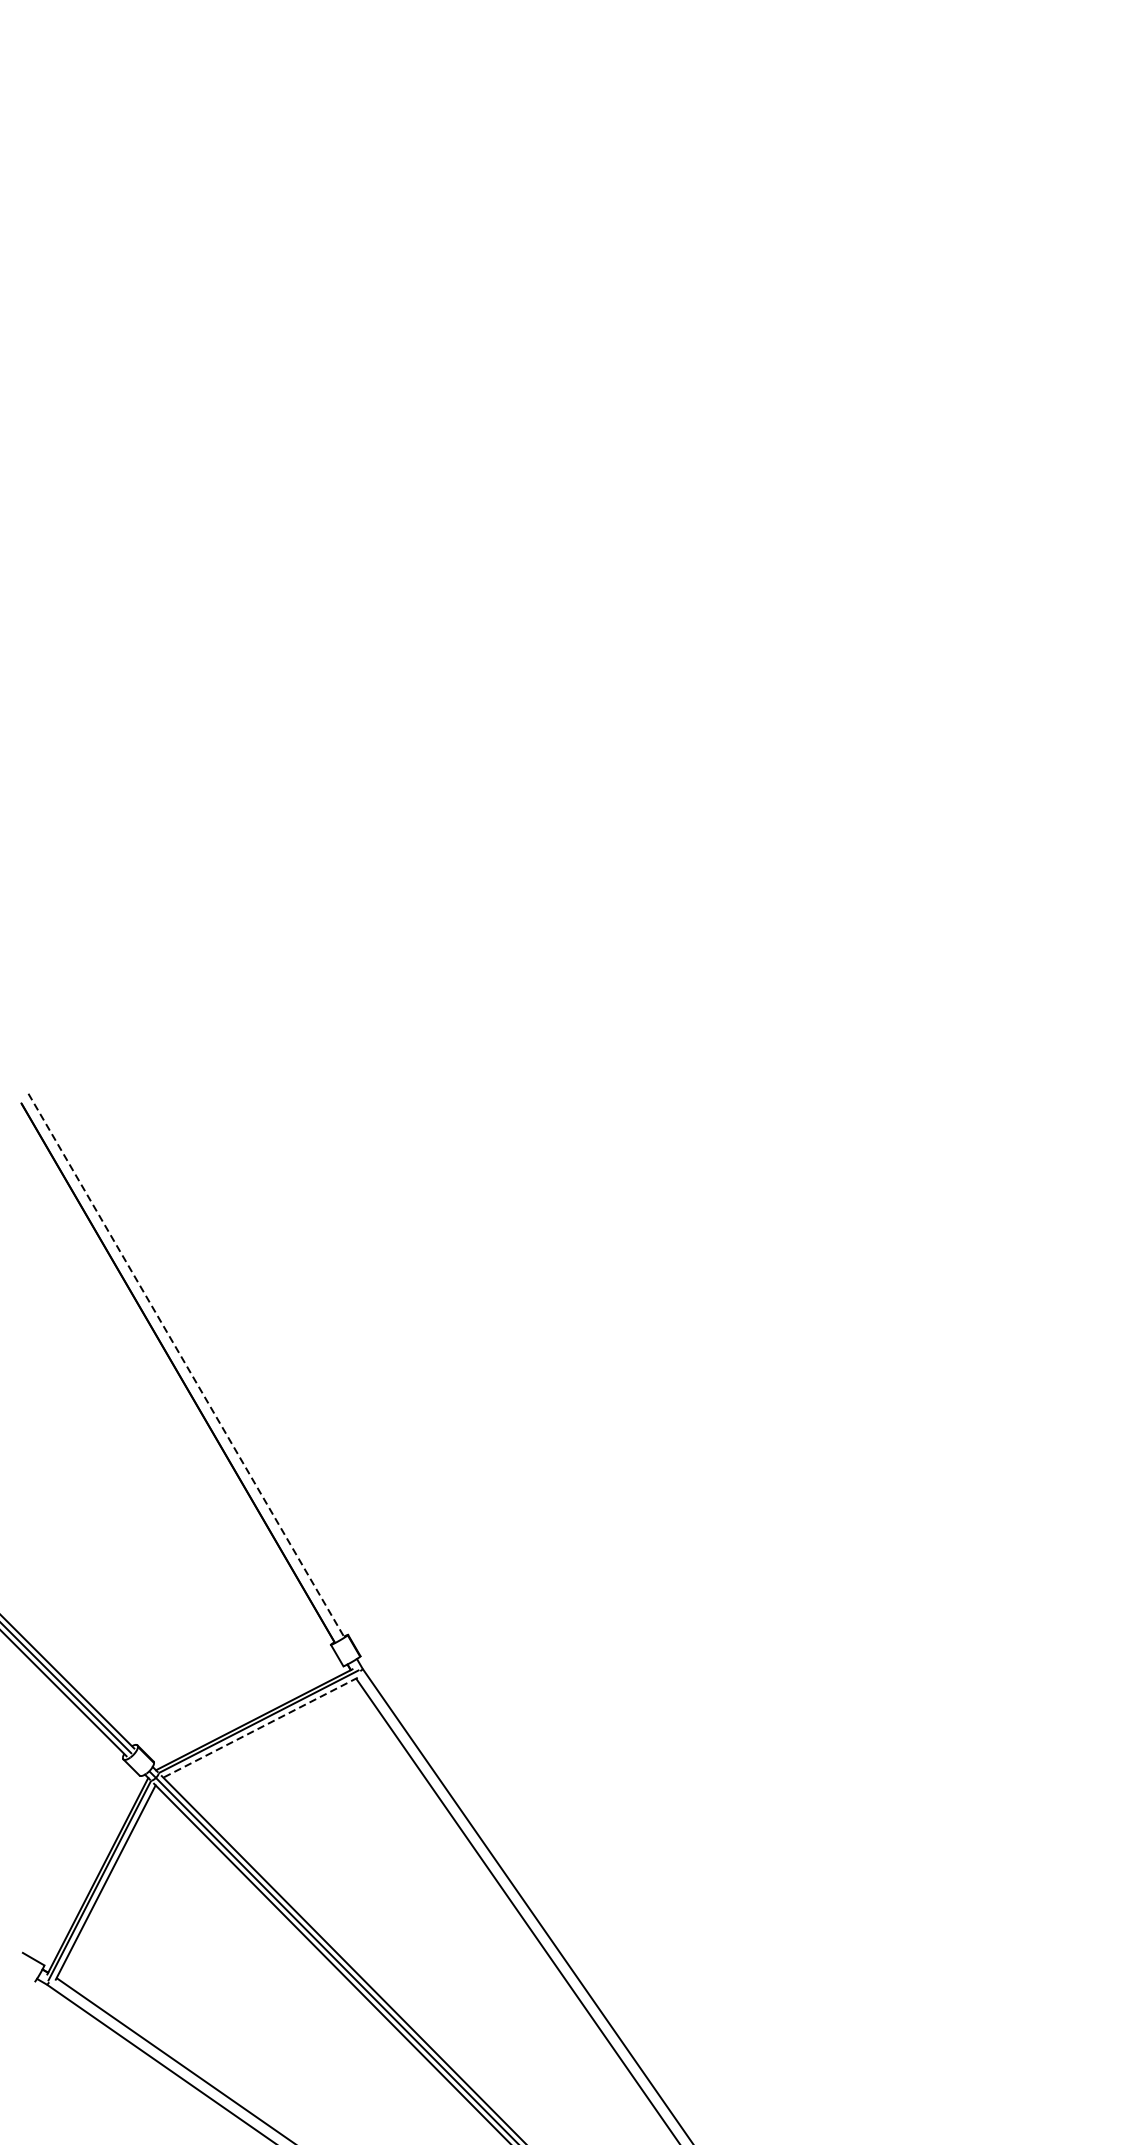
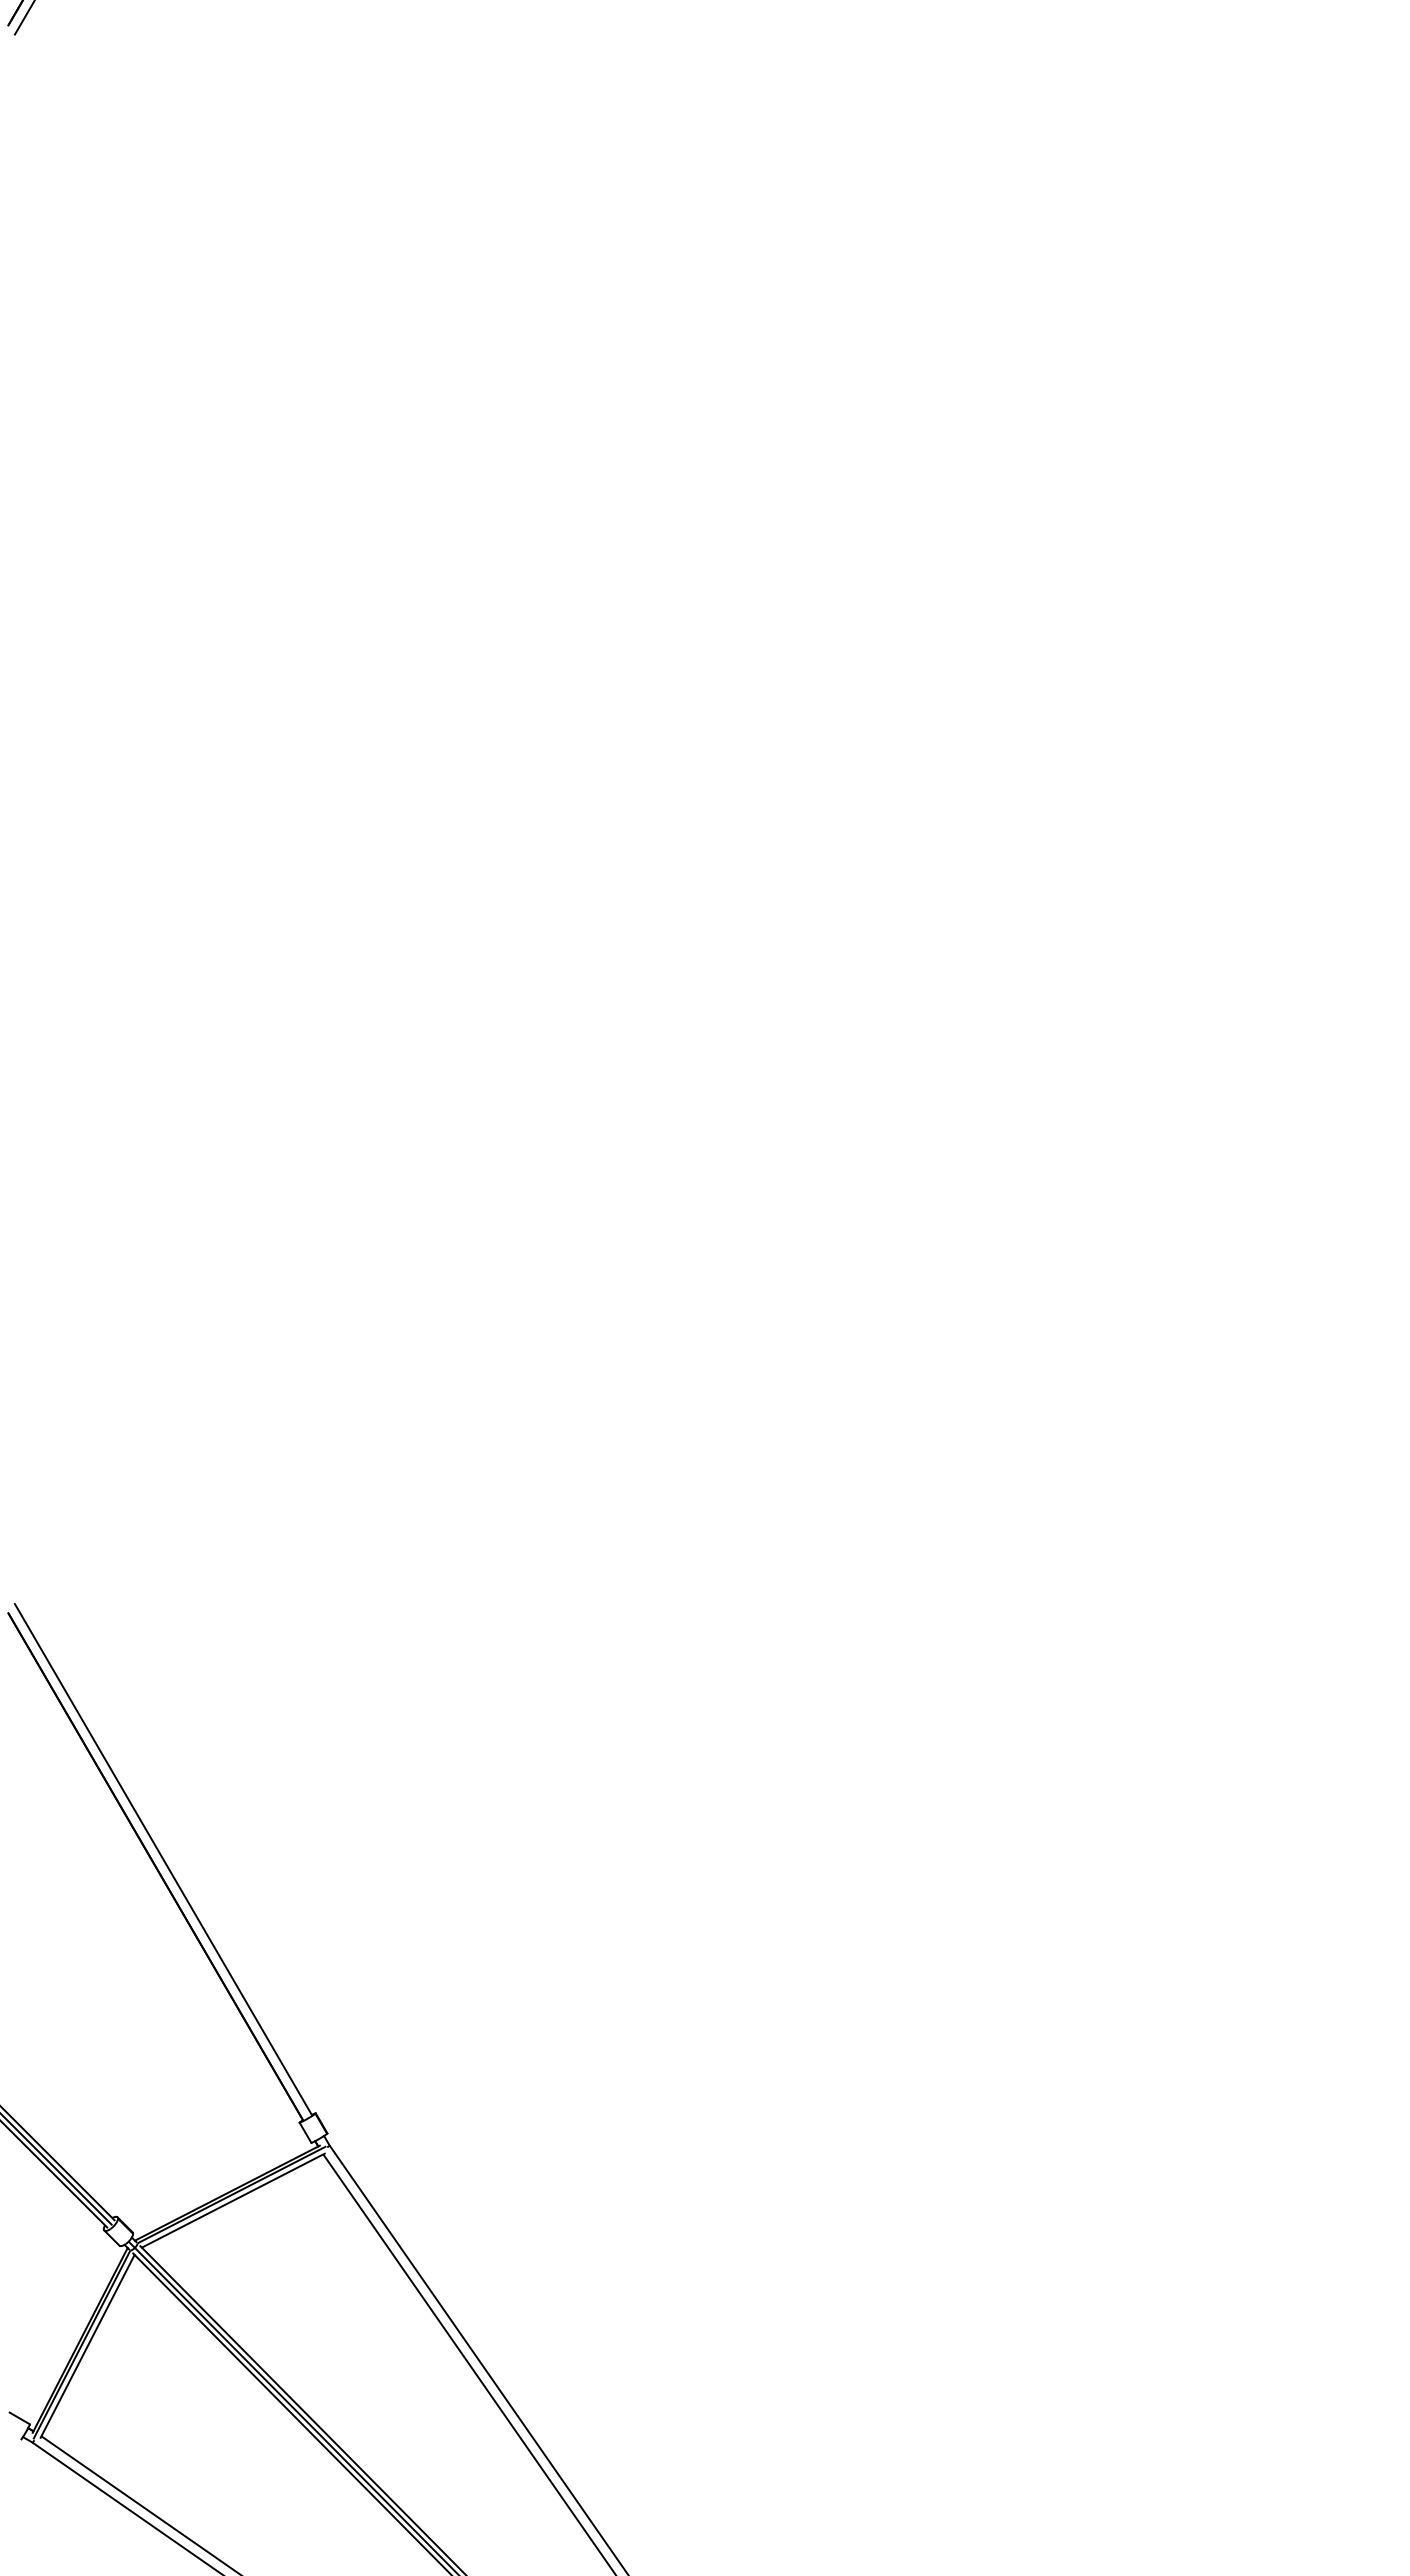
line: (186, 1365) -> (163, 1859), dashed -> solid
line: (260, 1727) -> (233, 2200), dashed -> solid

